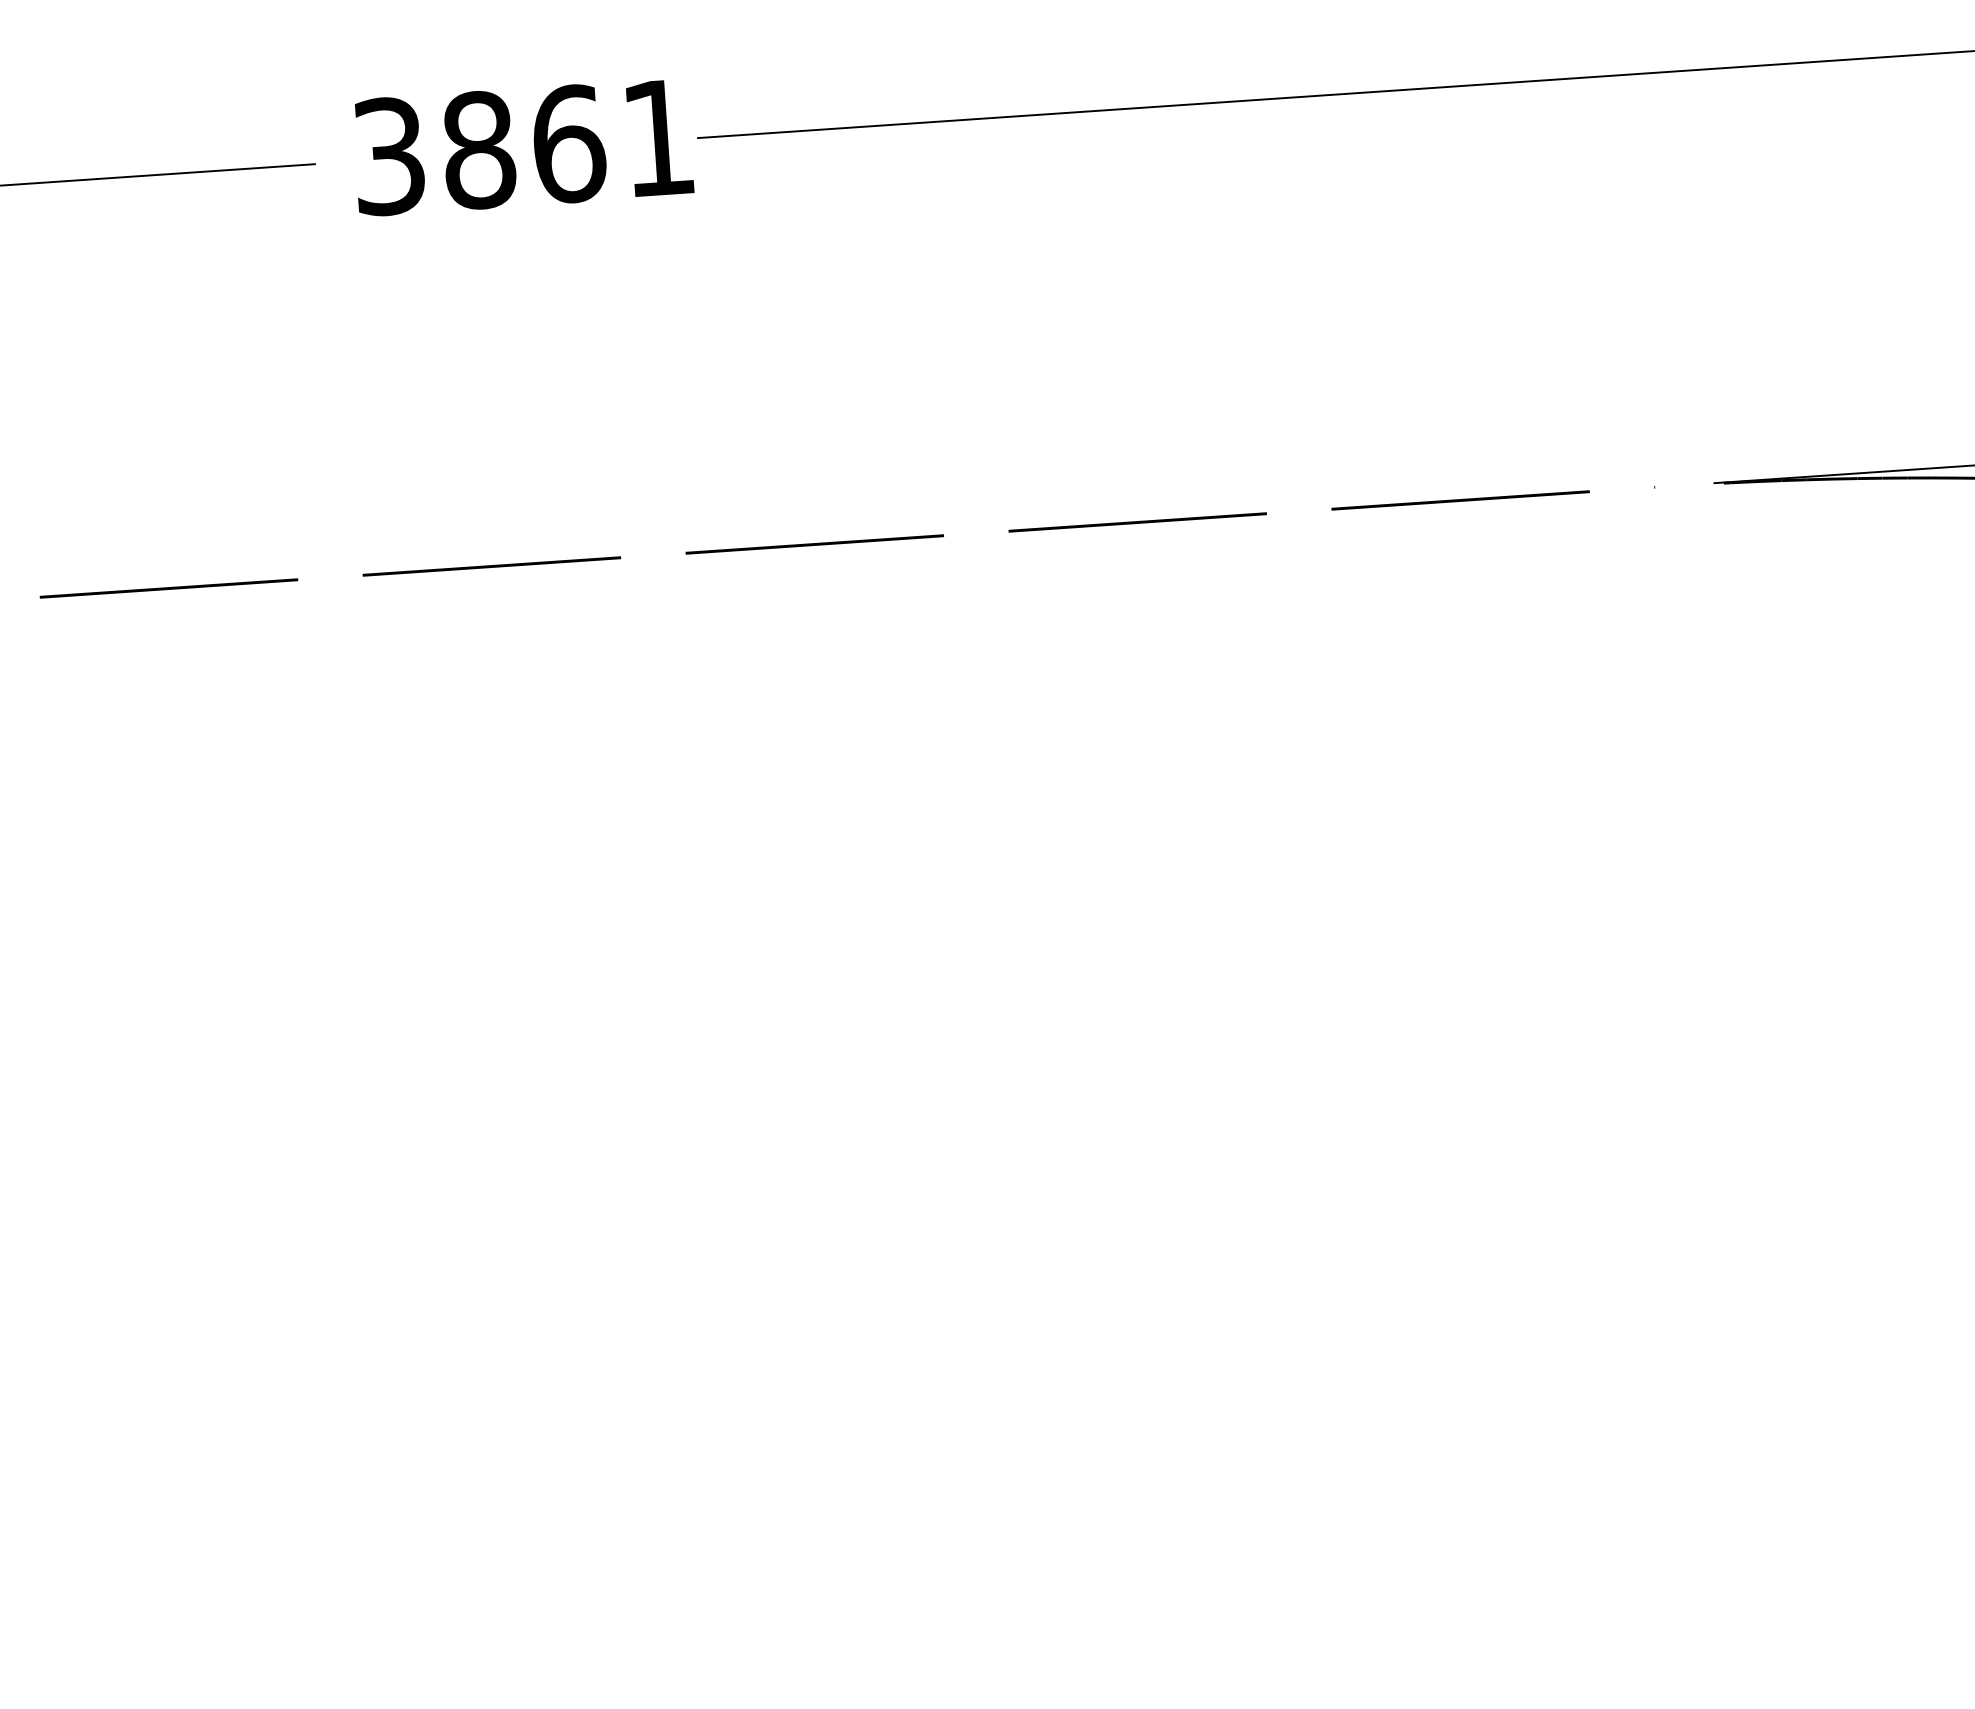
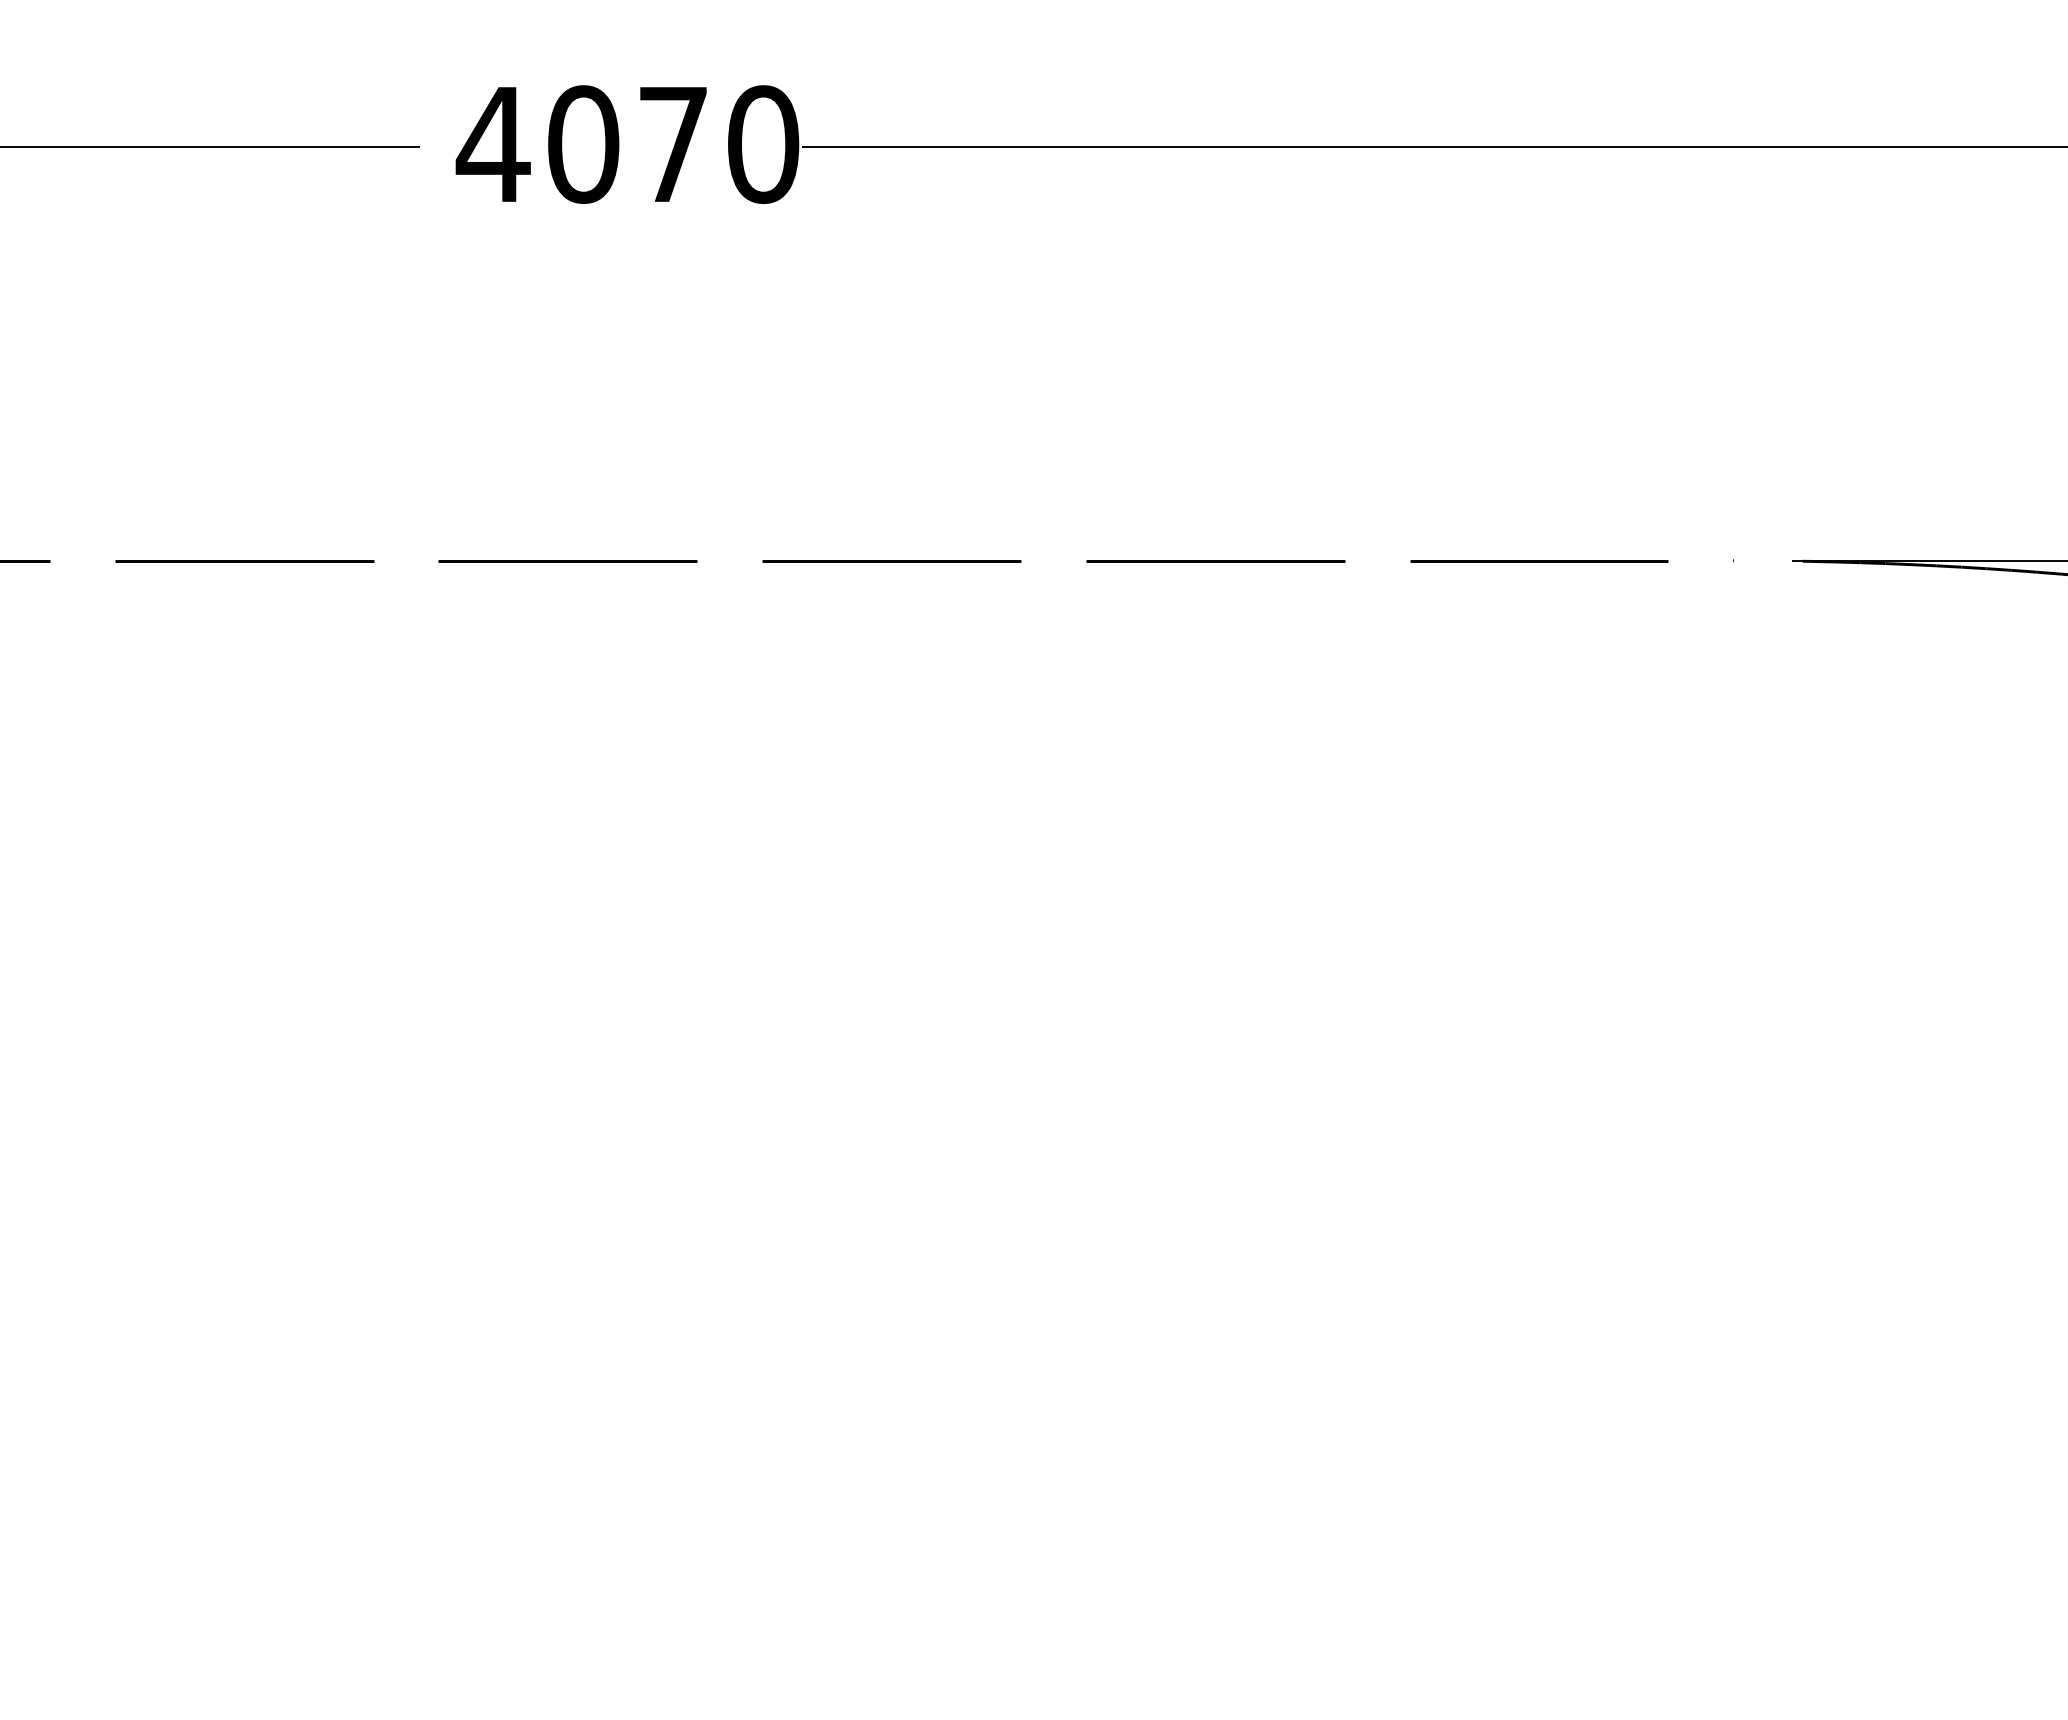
text: (522, 147) -> (627, 144), 3861 -> 4070

